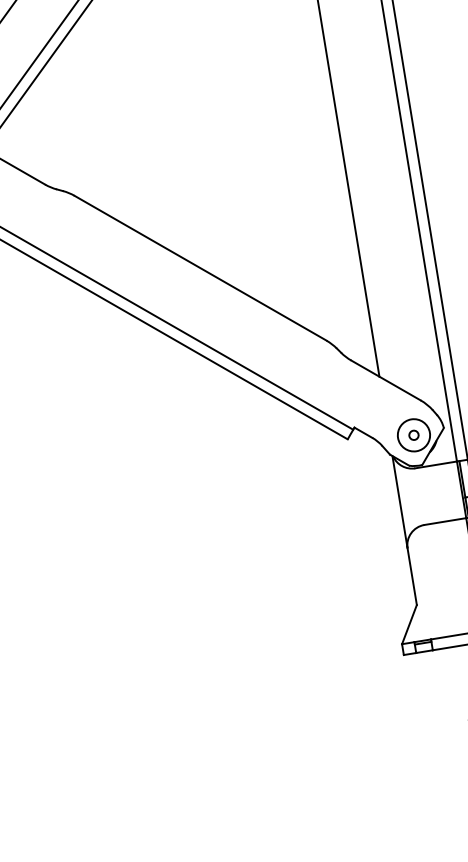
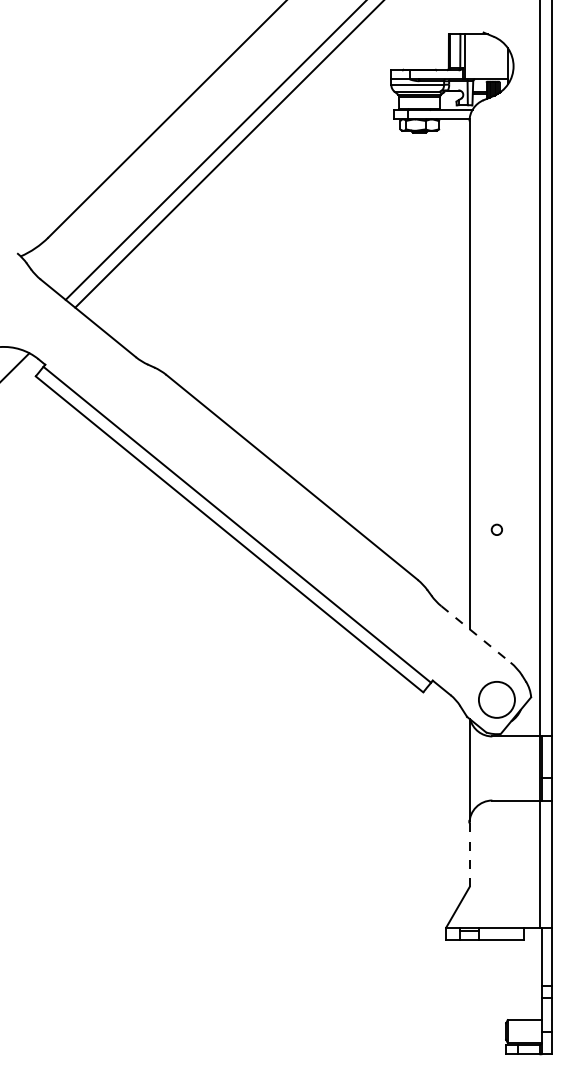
line: (386, 380) -> (476, 634), solid -> dashed
circle: (413, 435) -> (496, 529), moved
line: (412, 576) -> (469, 855), solid -> dashed

